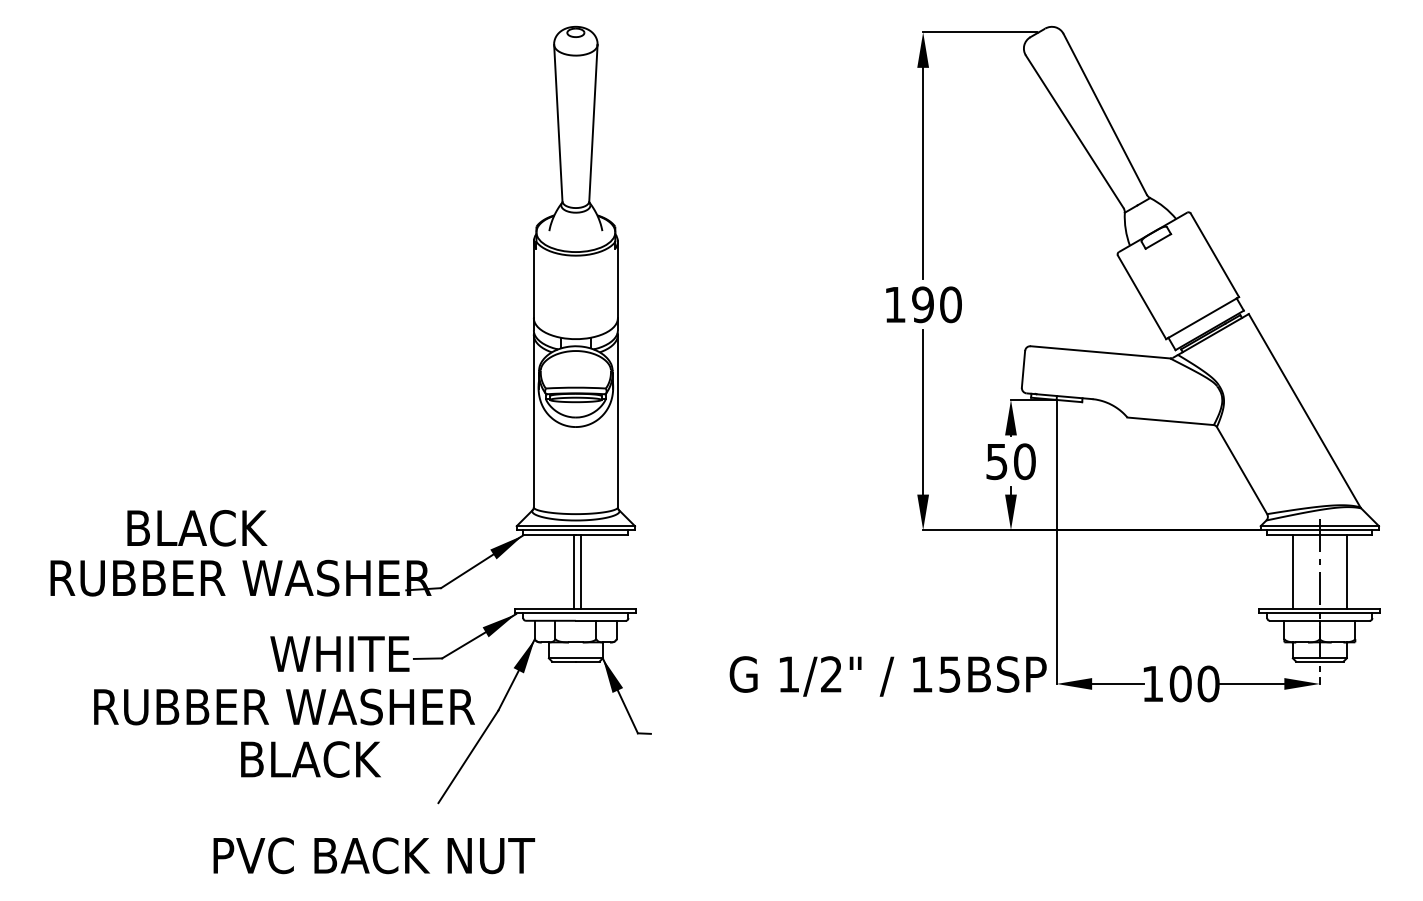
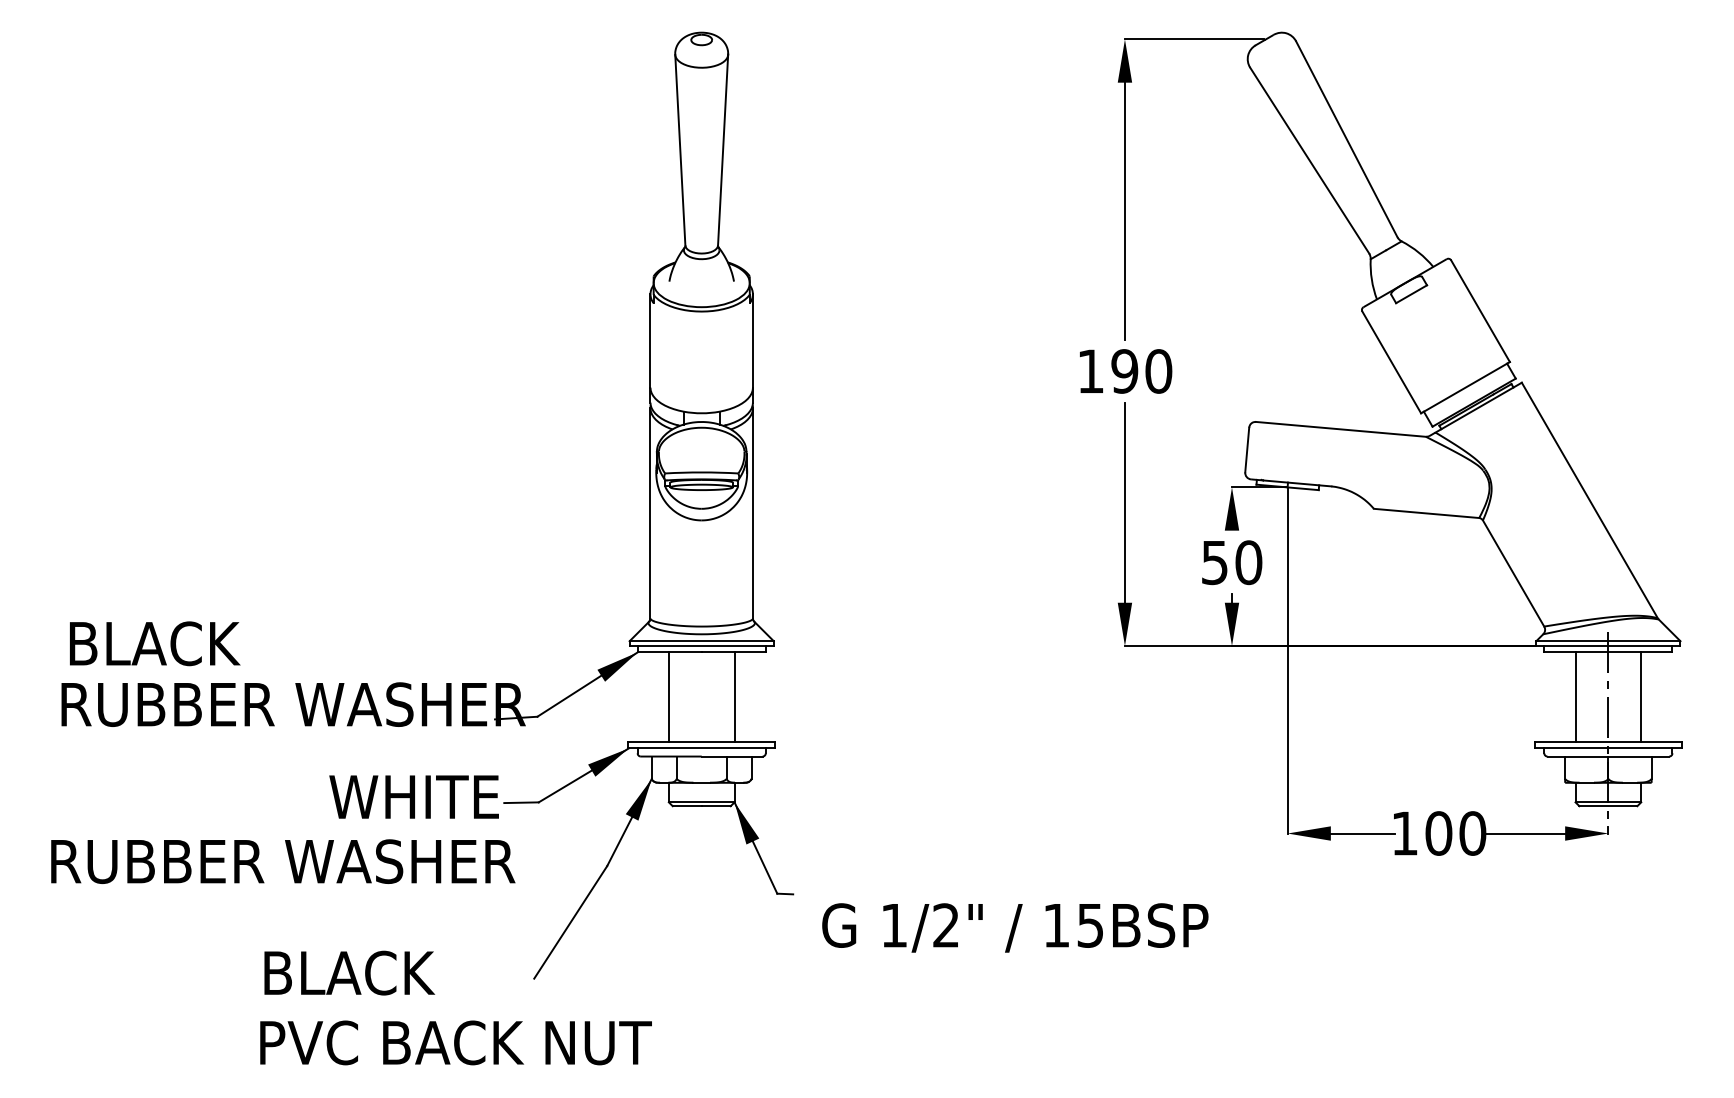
text: (197, 528) -> (155, 644), moved
line: (573, 571) -> (734, 696), moved
line: (580, 571) -> (668, 696), moved
text: (887, 676) -> (1014, 928), moved
text: (284, 706) -> (283, 860), moved
text: (310, 759) -> (349, 973), moved

